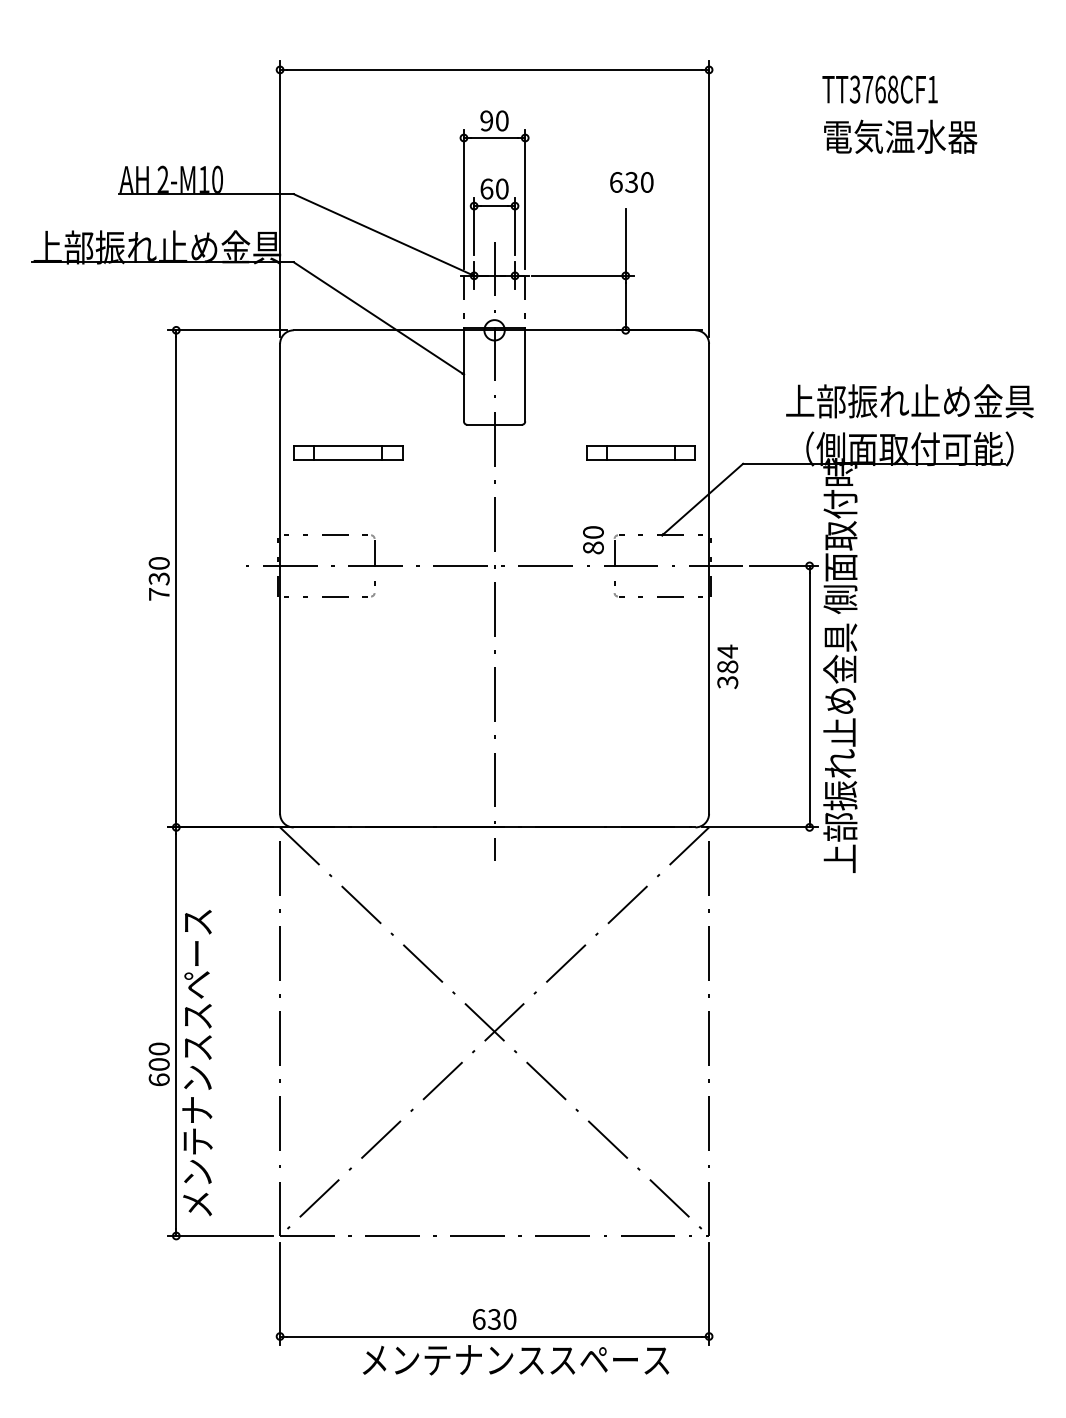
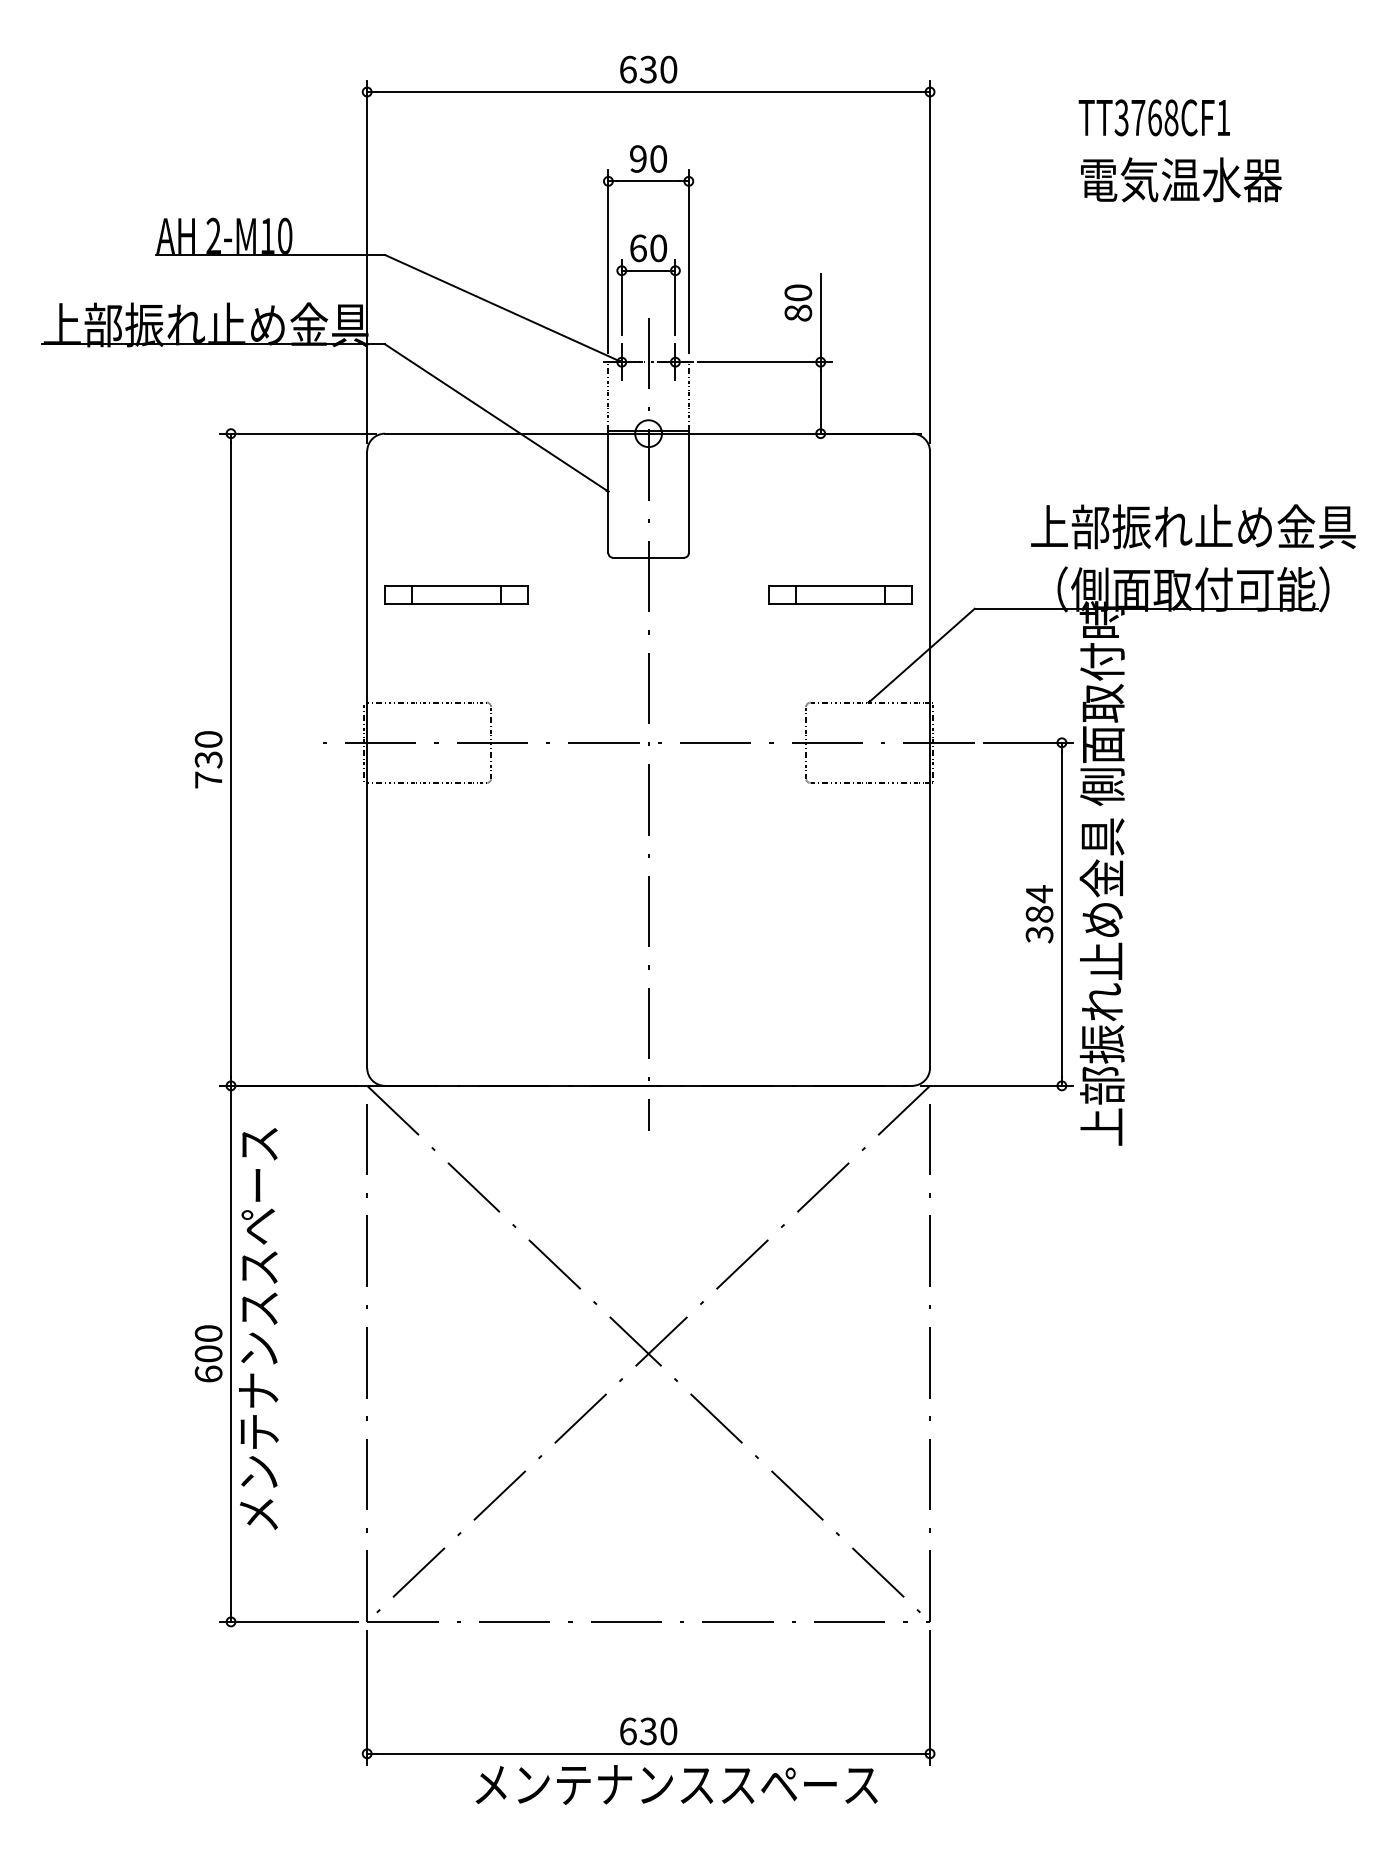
text: (631, 182) -> (648, 69), moved
text: (593, 539) -> (798, 302), moved
text: (727, 667) -> (1039, 914), moved
text: (197, 1062) -> (258, 1328), moved
text: (159, 1064) -> (208, 1353), moved

